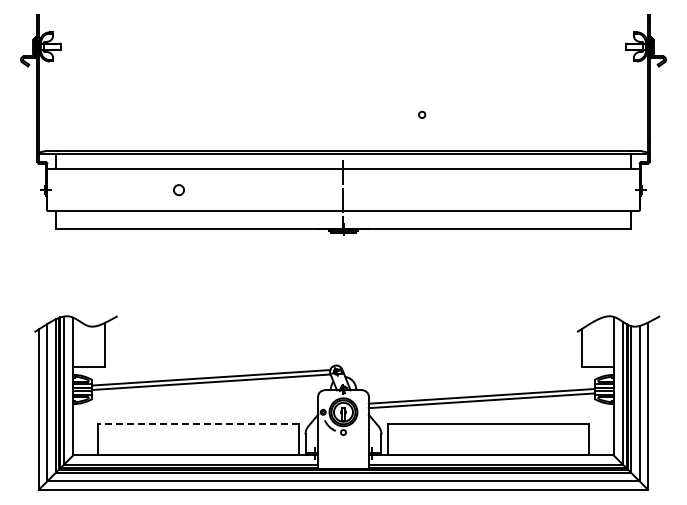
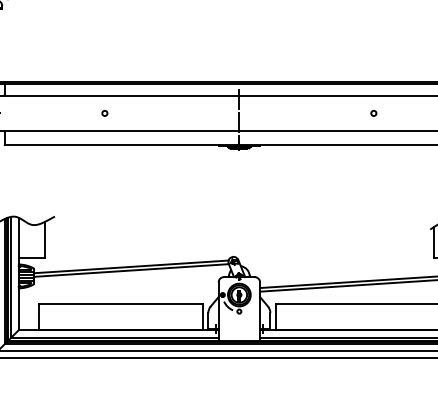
circle: (422, 114) -> (374, 113), moved
circle: (178, 189) -> (104, 113), size x0.62
line: (198, 423) -> (120, 304), dashed -> solid

